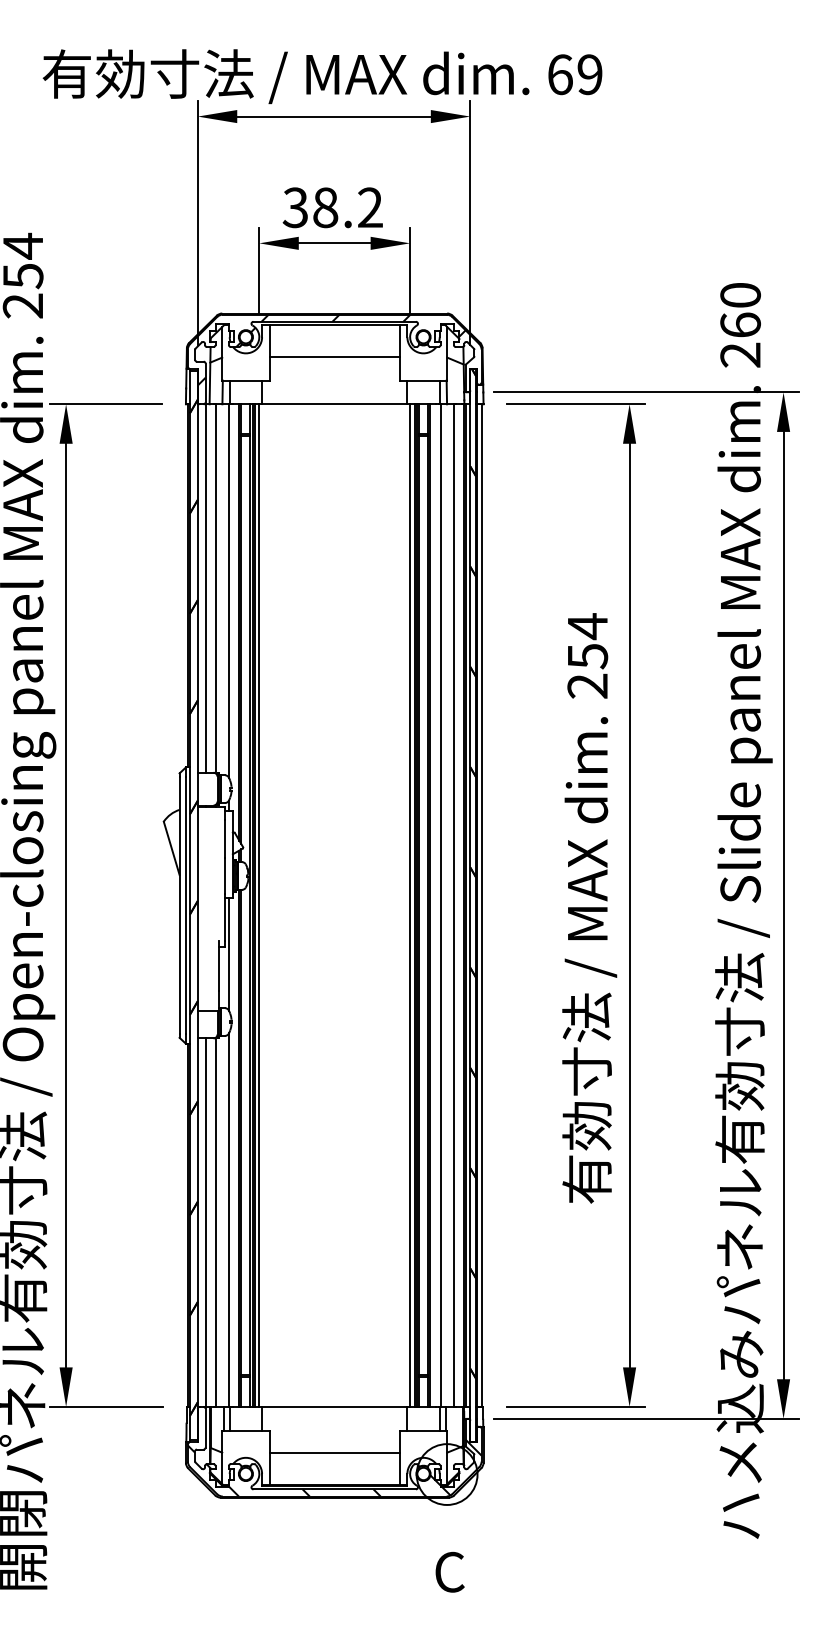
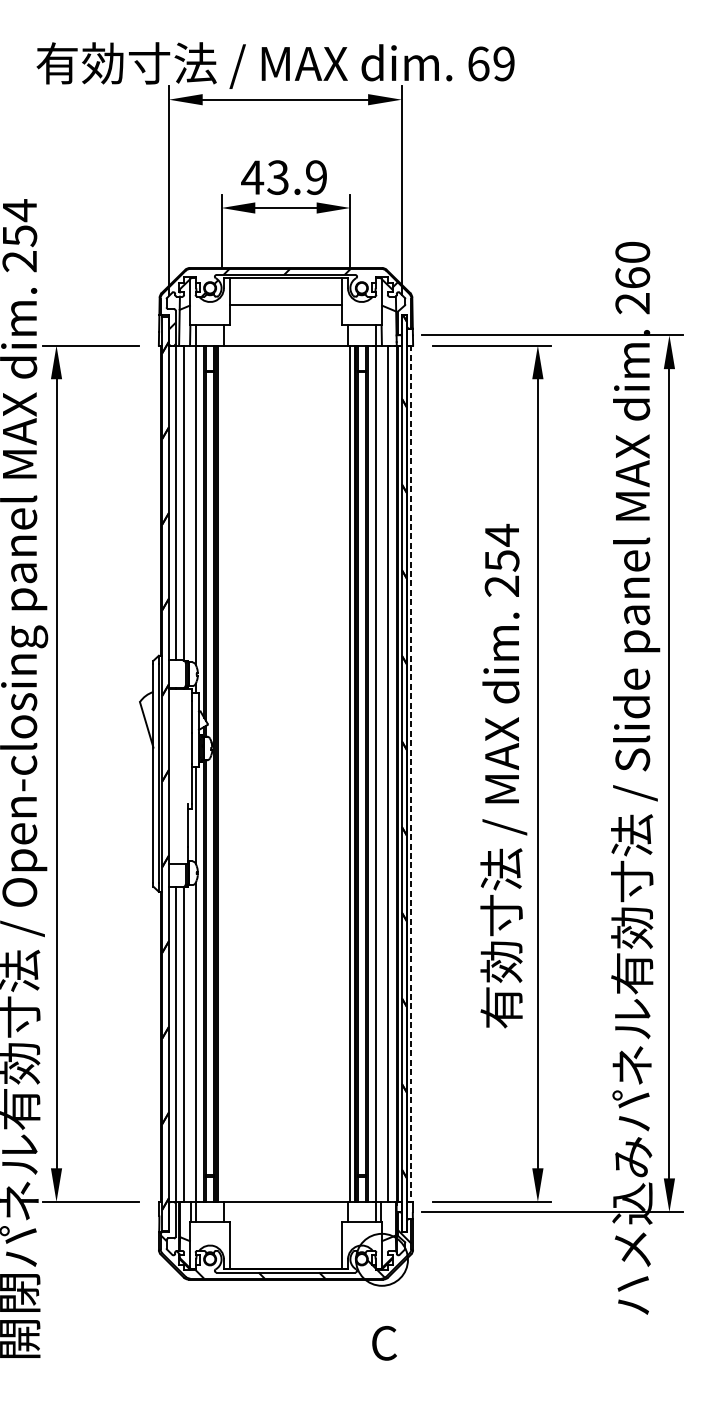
text: (332, 207) -> (284, 177), 38.2 -> 43.9
line: (259, 905) -> (221, 773), removed
line: (481, 906) -> (411, 774), solid -> dashed
line: (334, 1453) -> (285, 1241), removed

